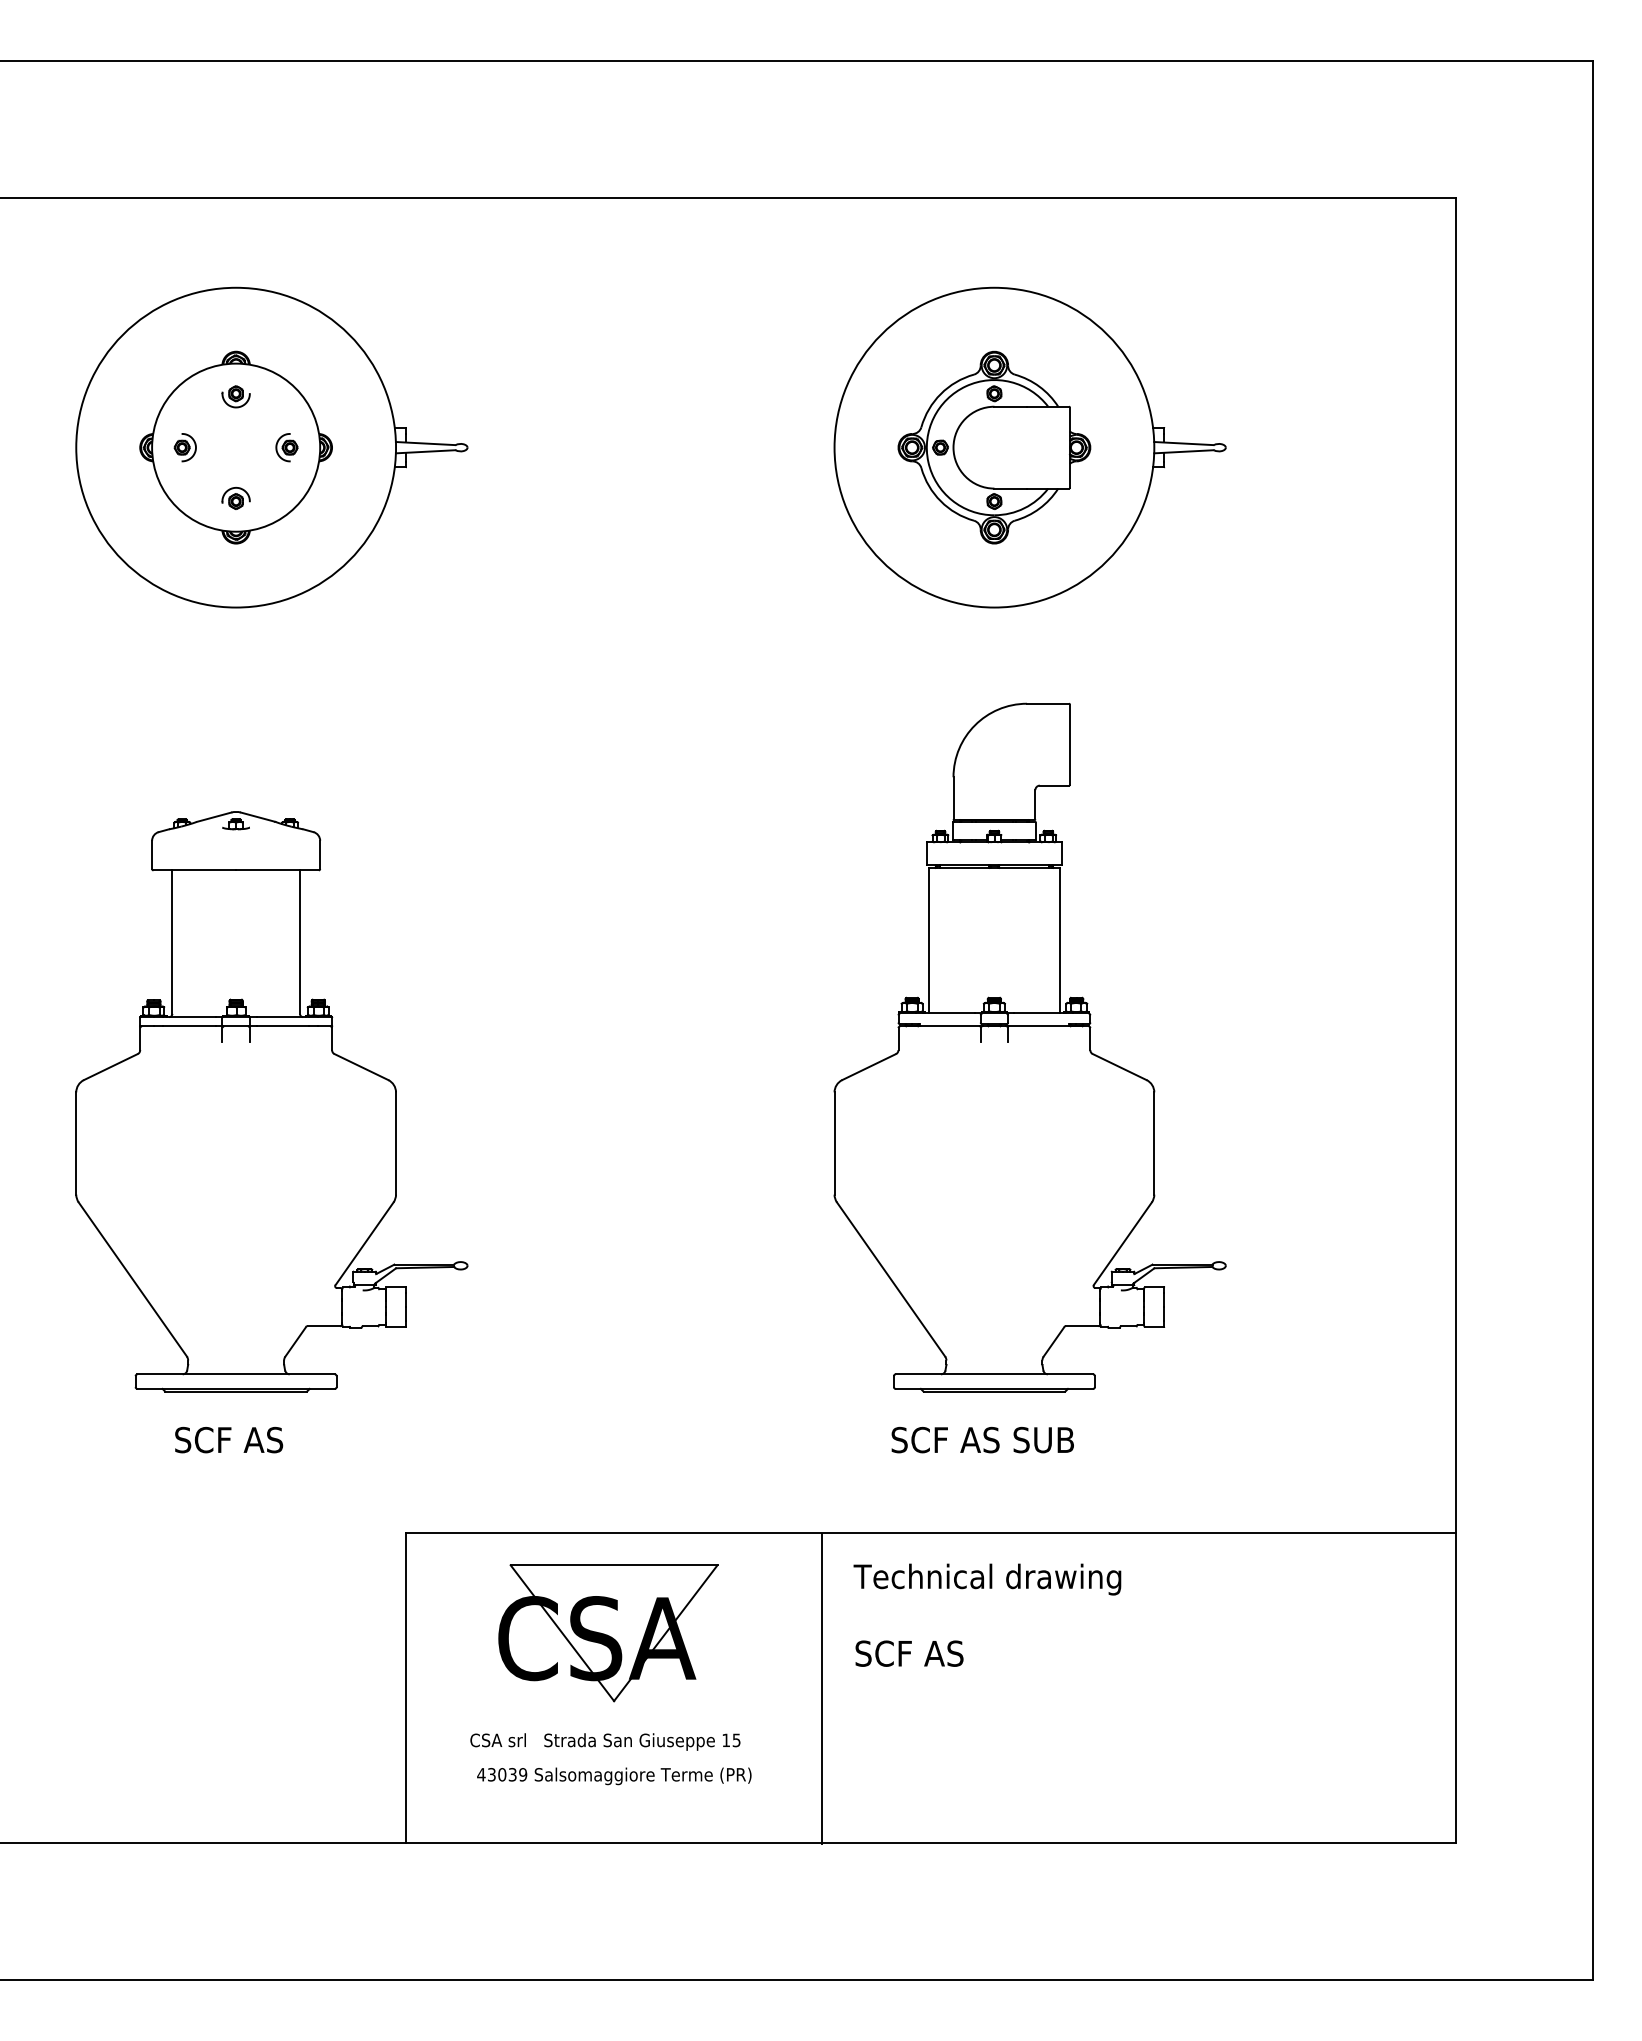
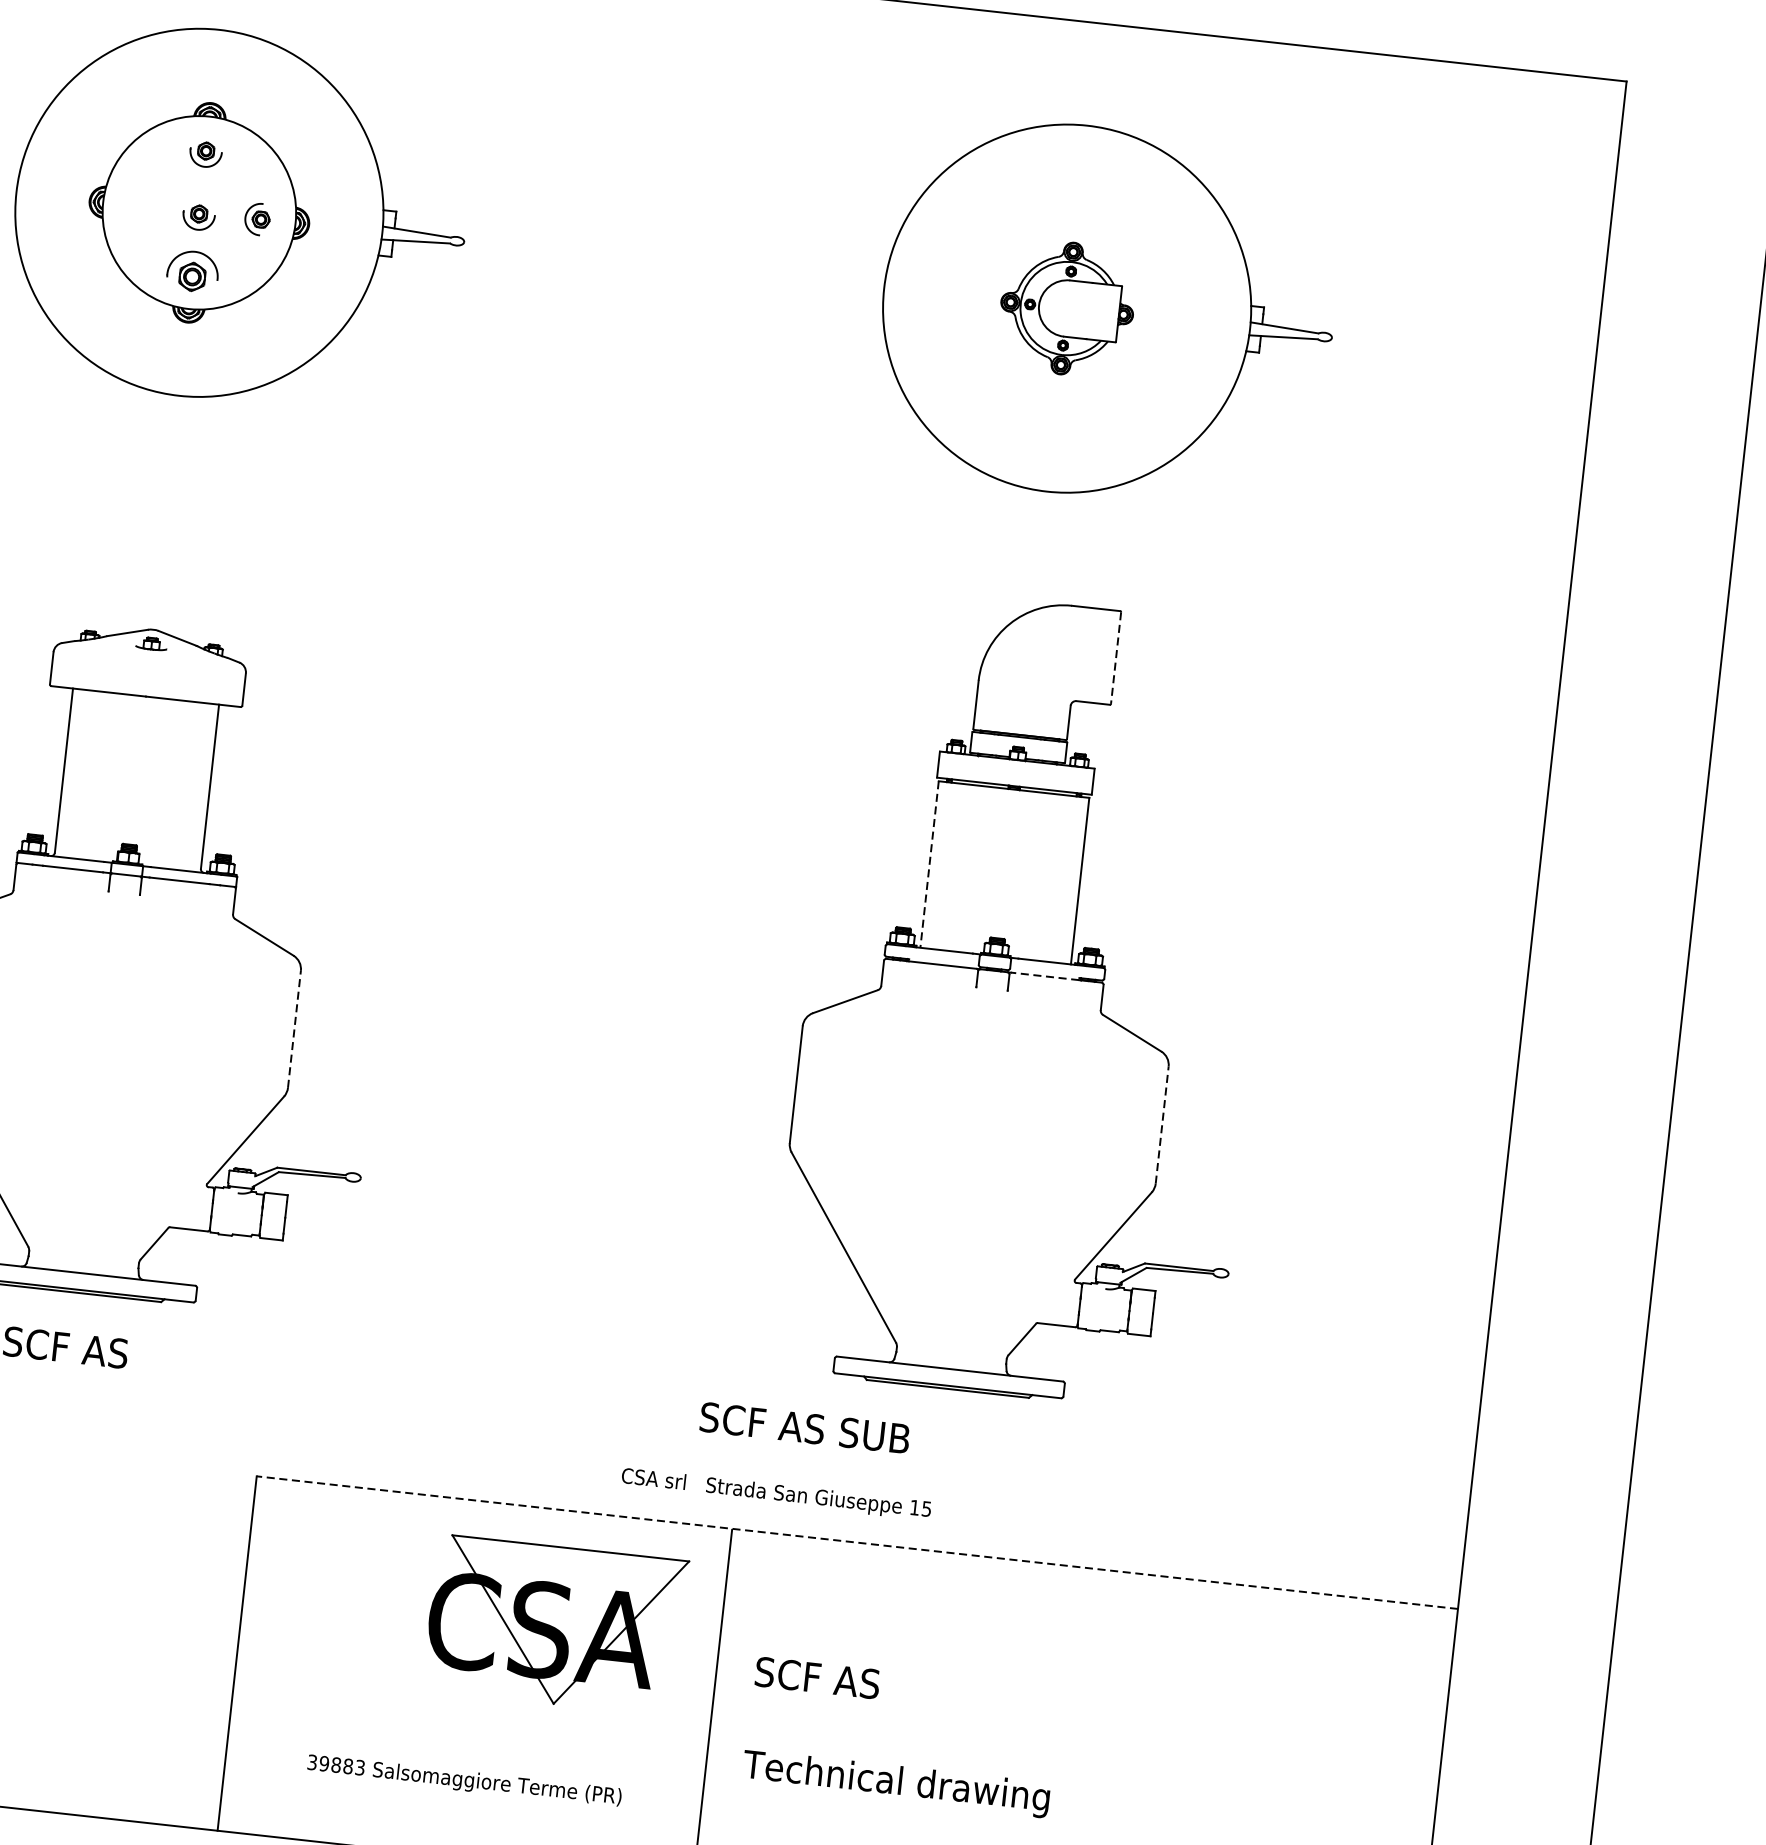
part: (184, 447) -> (140, 206), removed
part: (994, 447) -> (1067, 308), size x0.6
part: (235, 451) -> (198, 217), added
part: (235, 497) -> (192, 269), size x1.6
line: (1069, 745) -> (1115, 658), solid -> dashed
line: (928, 940) -> (929, 864), solid -> dashed
line: (1039, 1026) -> (1045, 976), solid -> dashed
line: (396, 1143) -> (294, 1029), solid -> dashed
line: (1154, 1143) -> (1162, 1125), solid -> dashed
text: (982, 1439) -> (804, 1427), moved
line: (930, 1533) -> (856, 1543), solid -> dashed
text: (987, 1579) -> (896, 1783), moved
part: (608, 1633) -> (555, 1625), moved
text: (605, 1741) -> (776, 1493), moved
text: (502, 1774) -> (336, 1764), 43039 -> 39883

